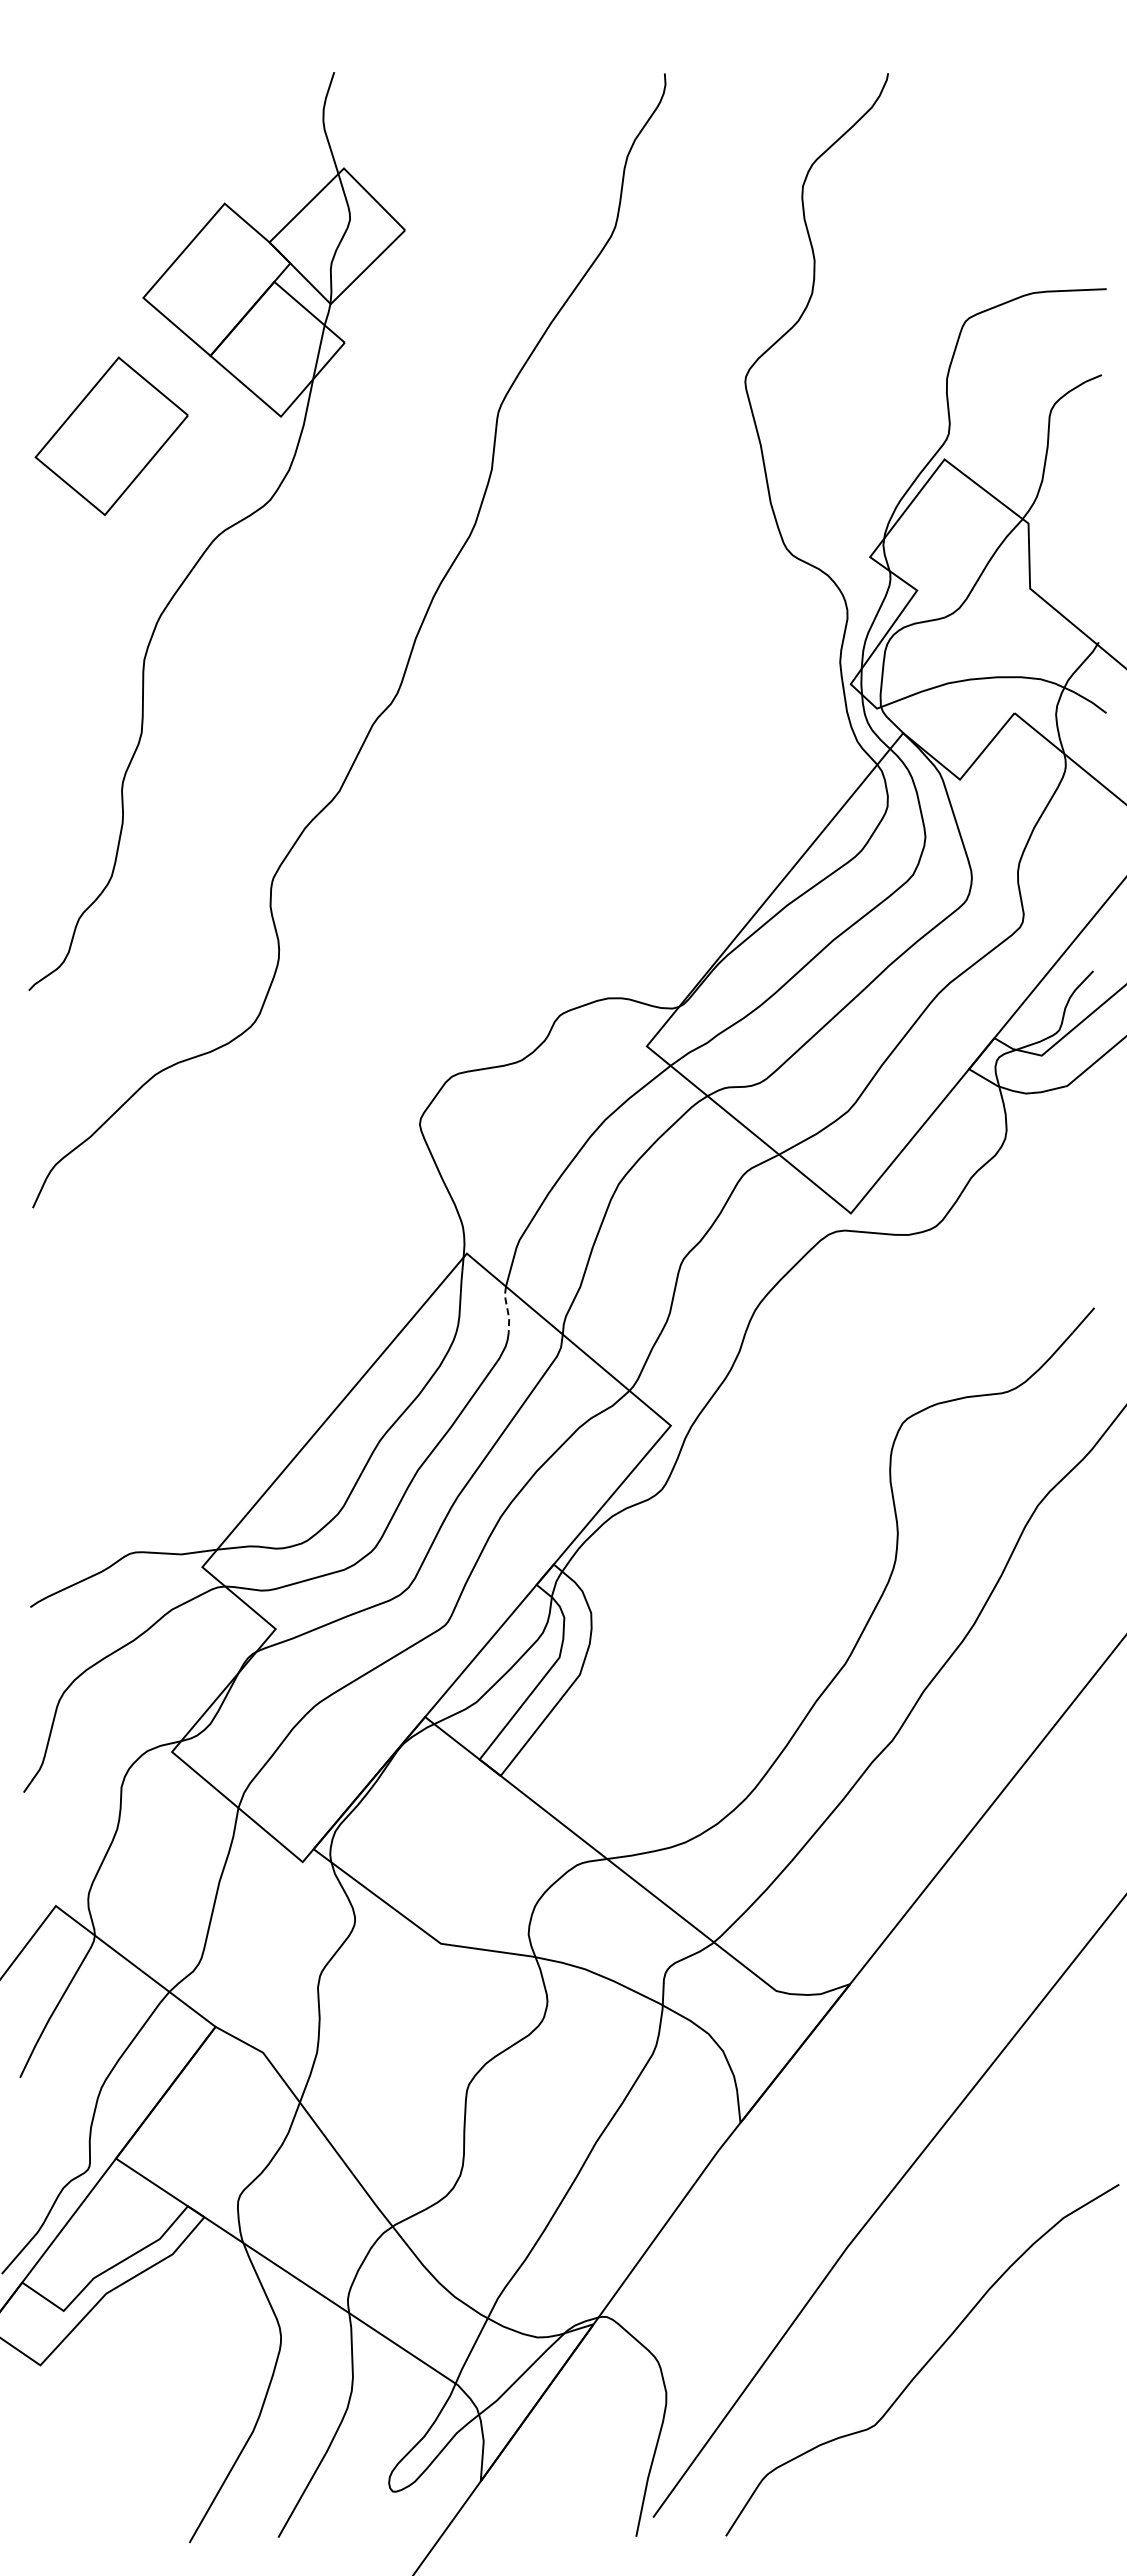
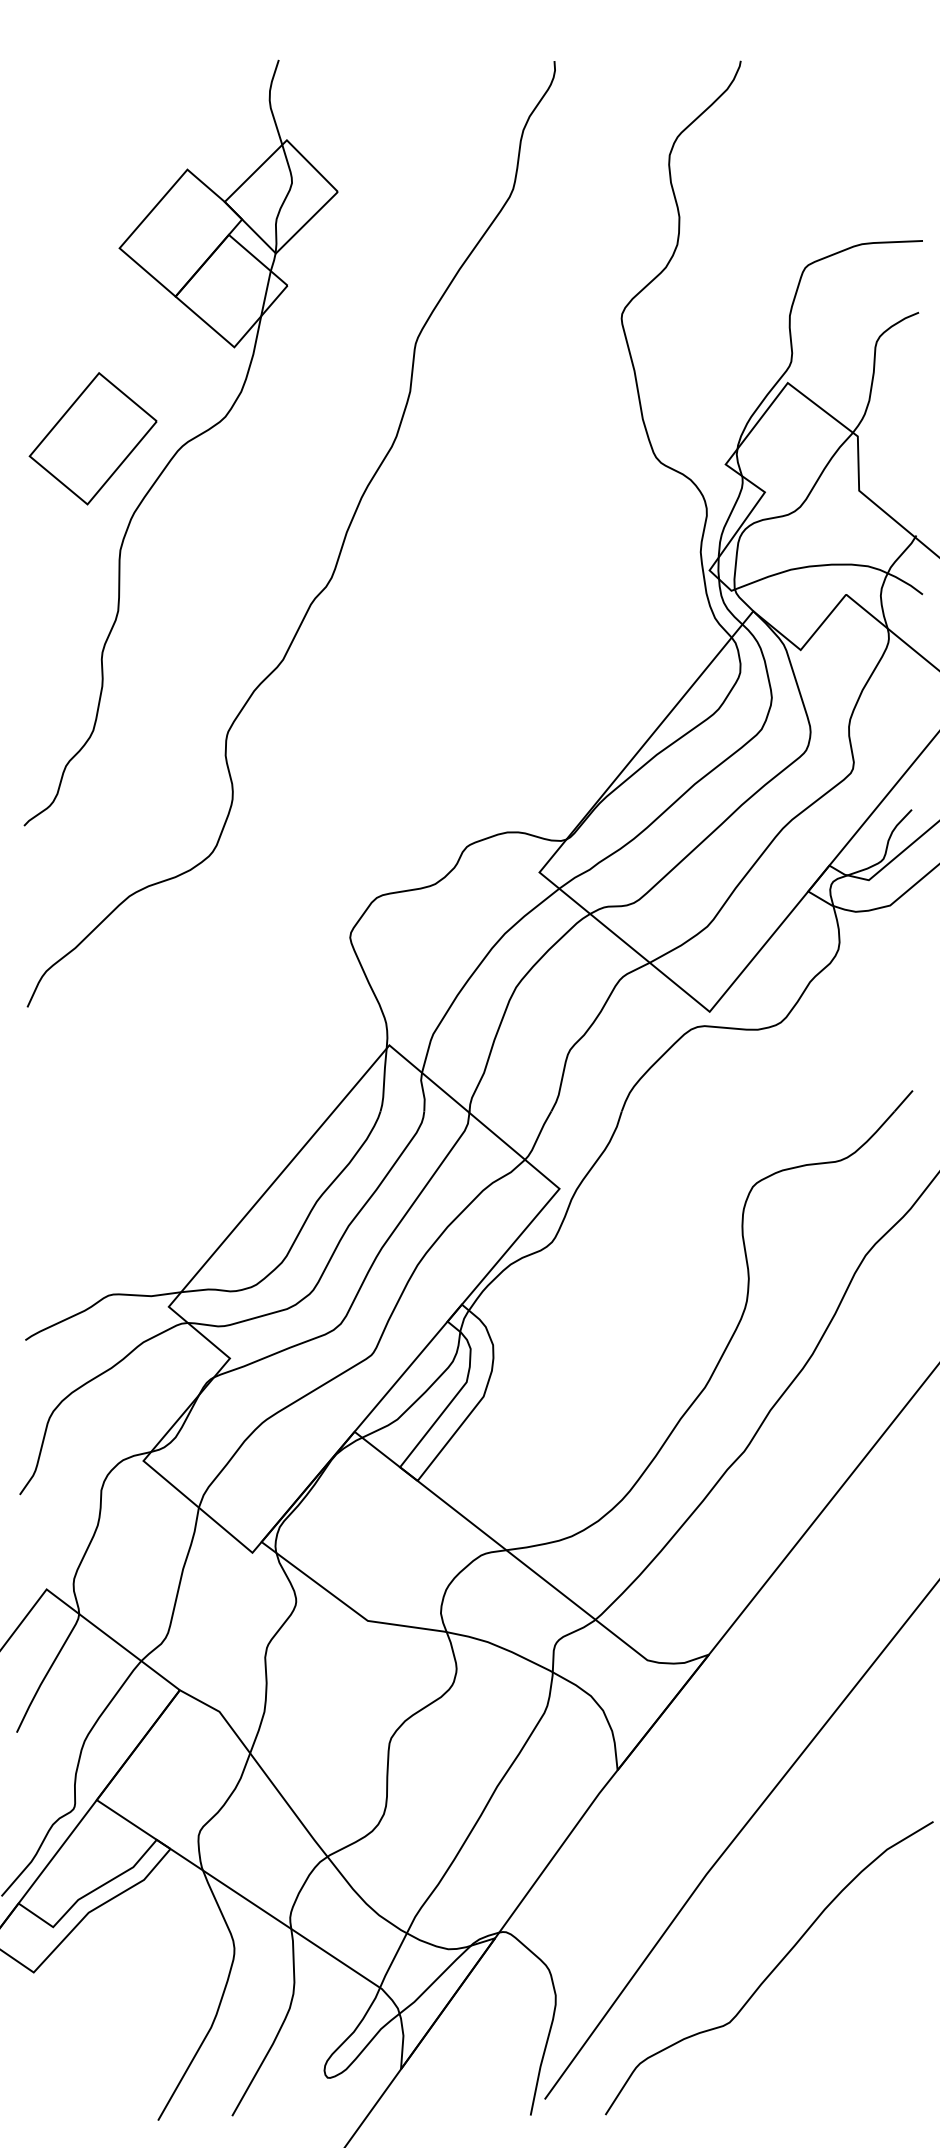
part: (111, 435) -> (93, 438), moved
line: (507, 1309) -> (423, 1091), dashed -> solid

